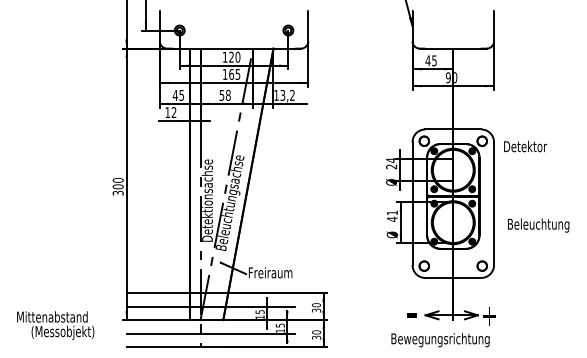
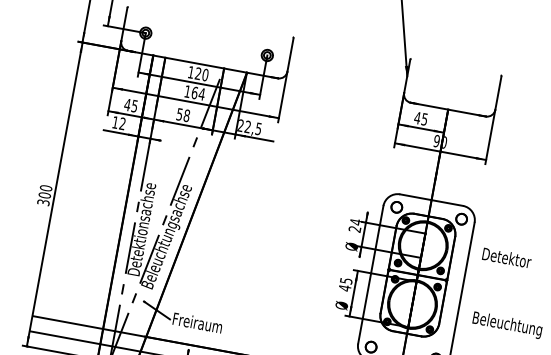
text: (237, 74) -> (201, 94), 165 -> 164
text: (284, 94) -> (249, 126), 13,2 -> 22,5
text: (525, 146) -> (506, 257), moved
text: (392, 212) -> (346, 280), 41 -> 45

